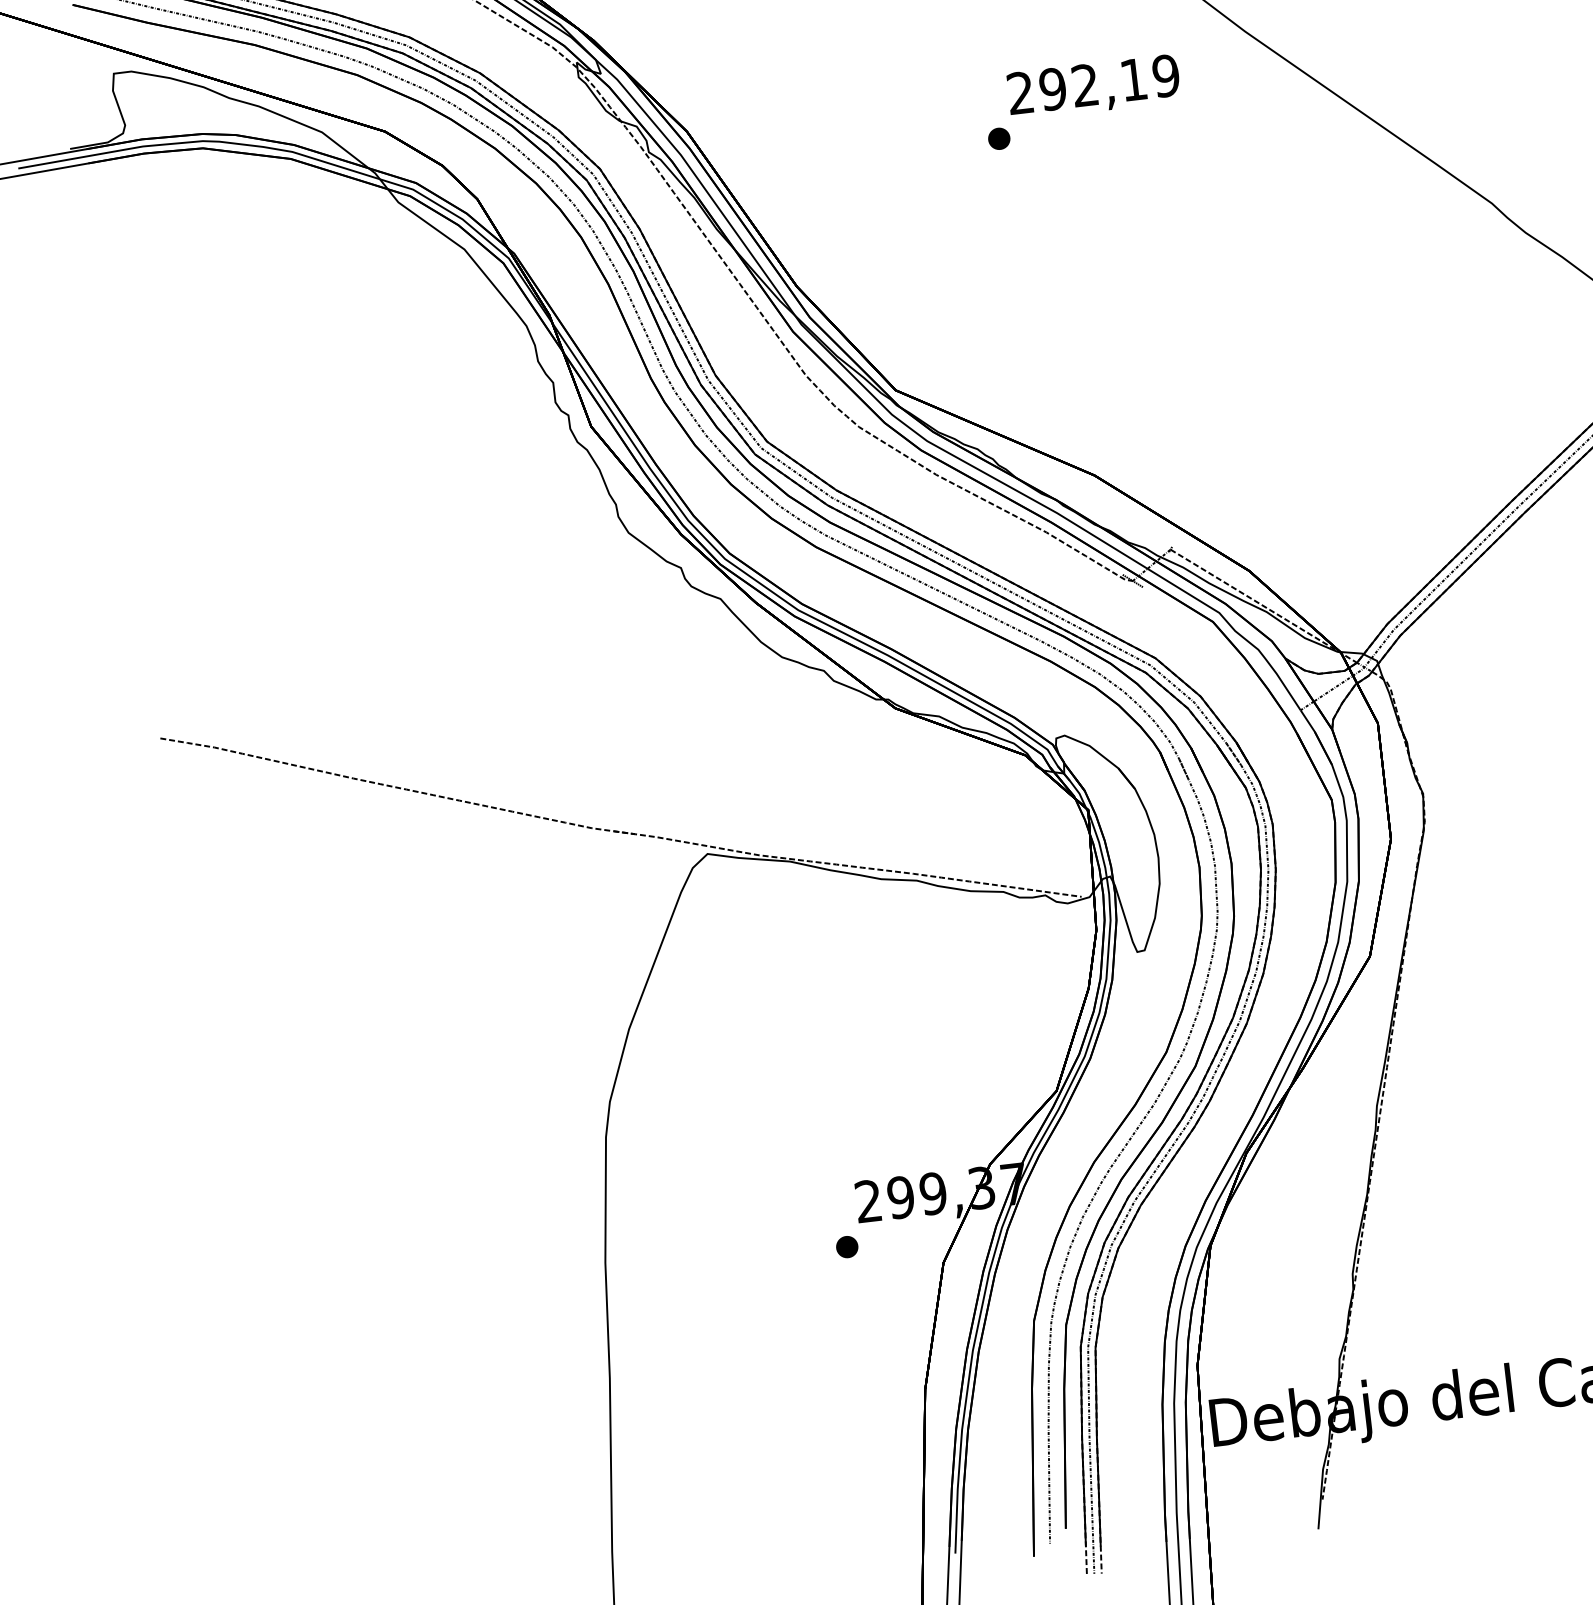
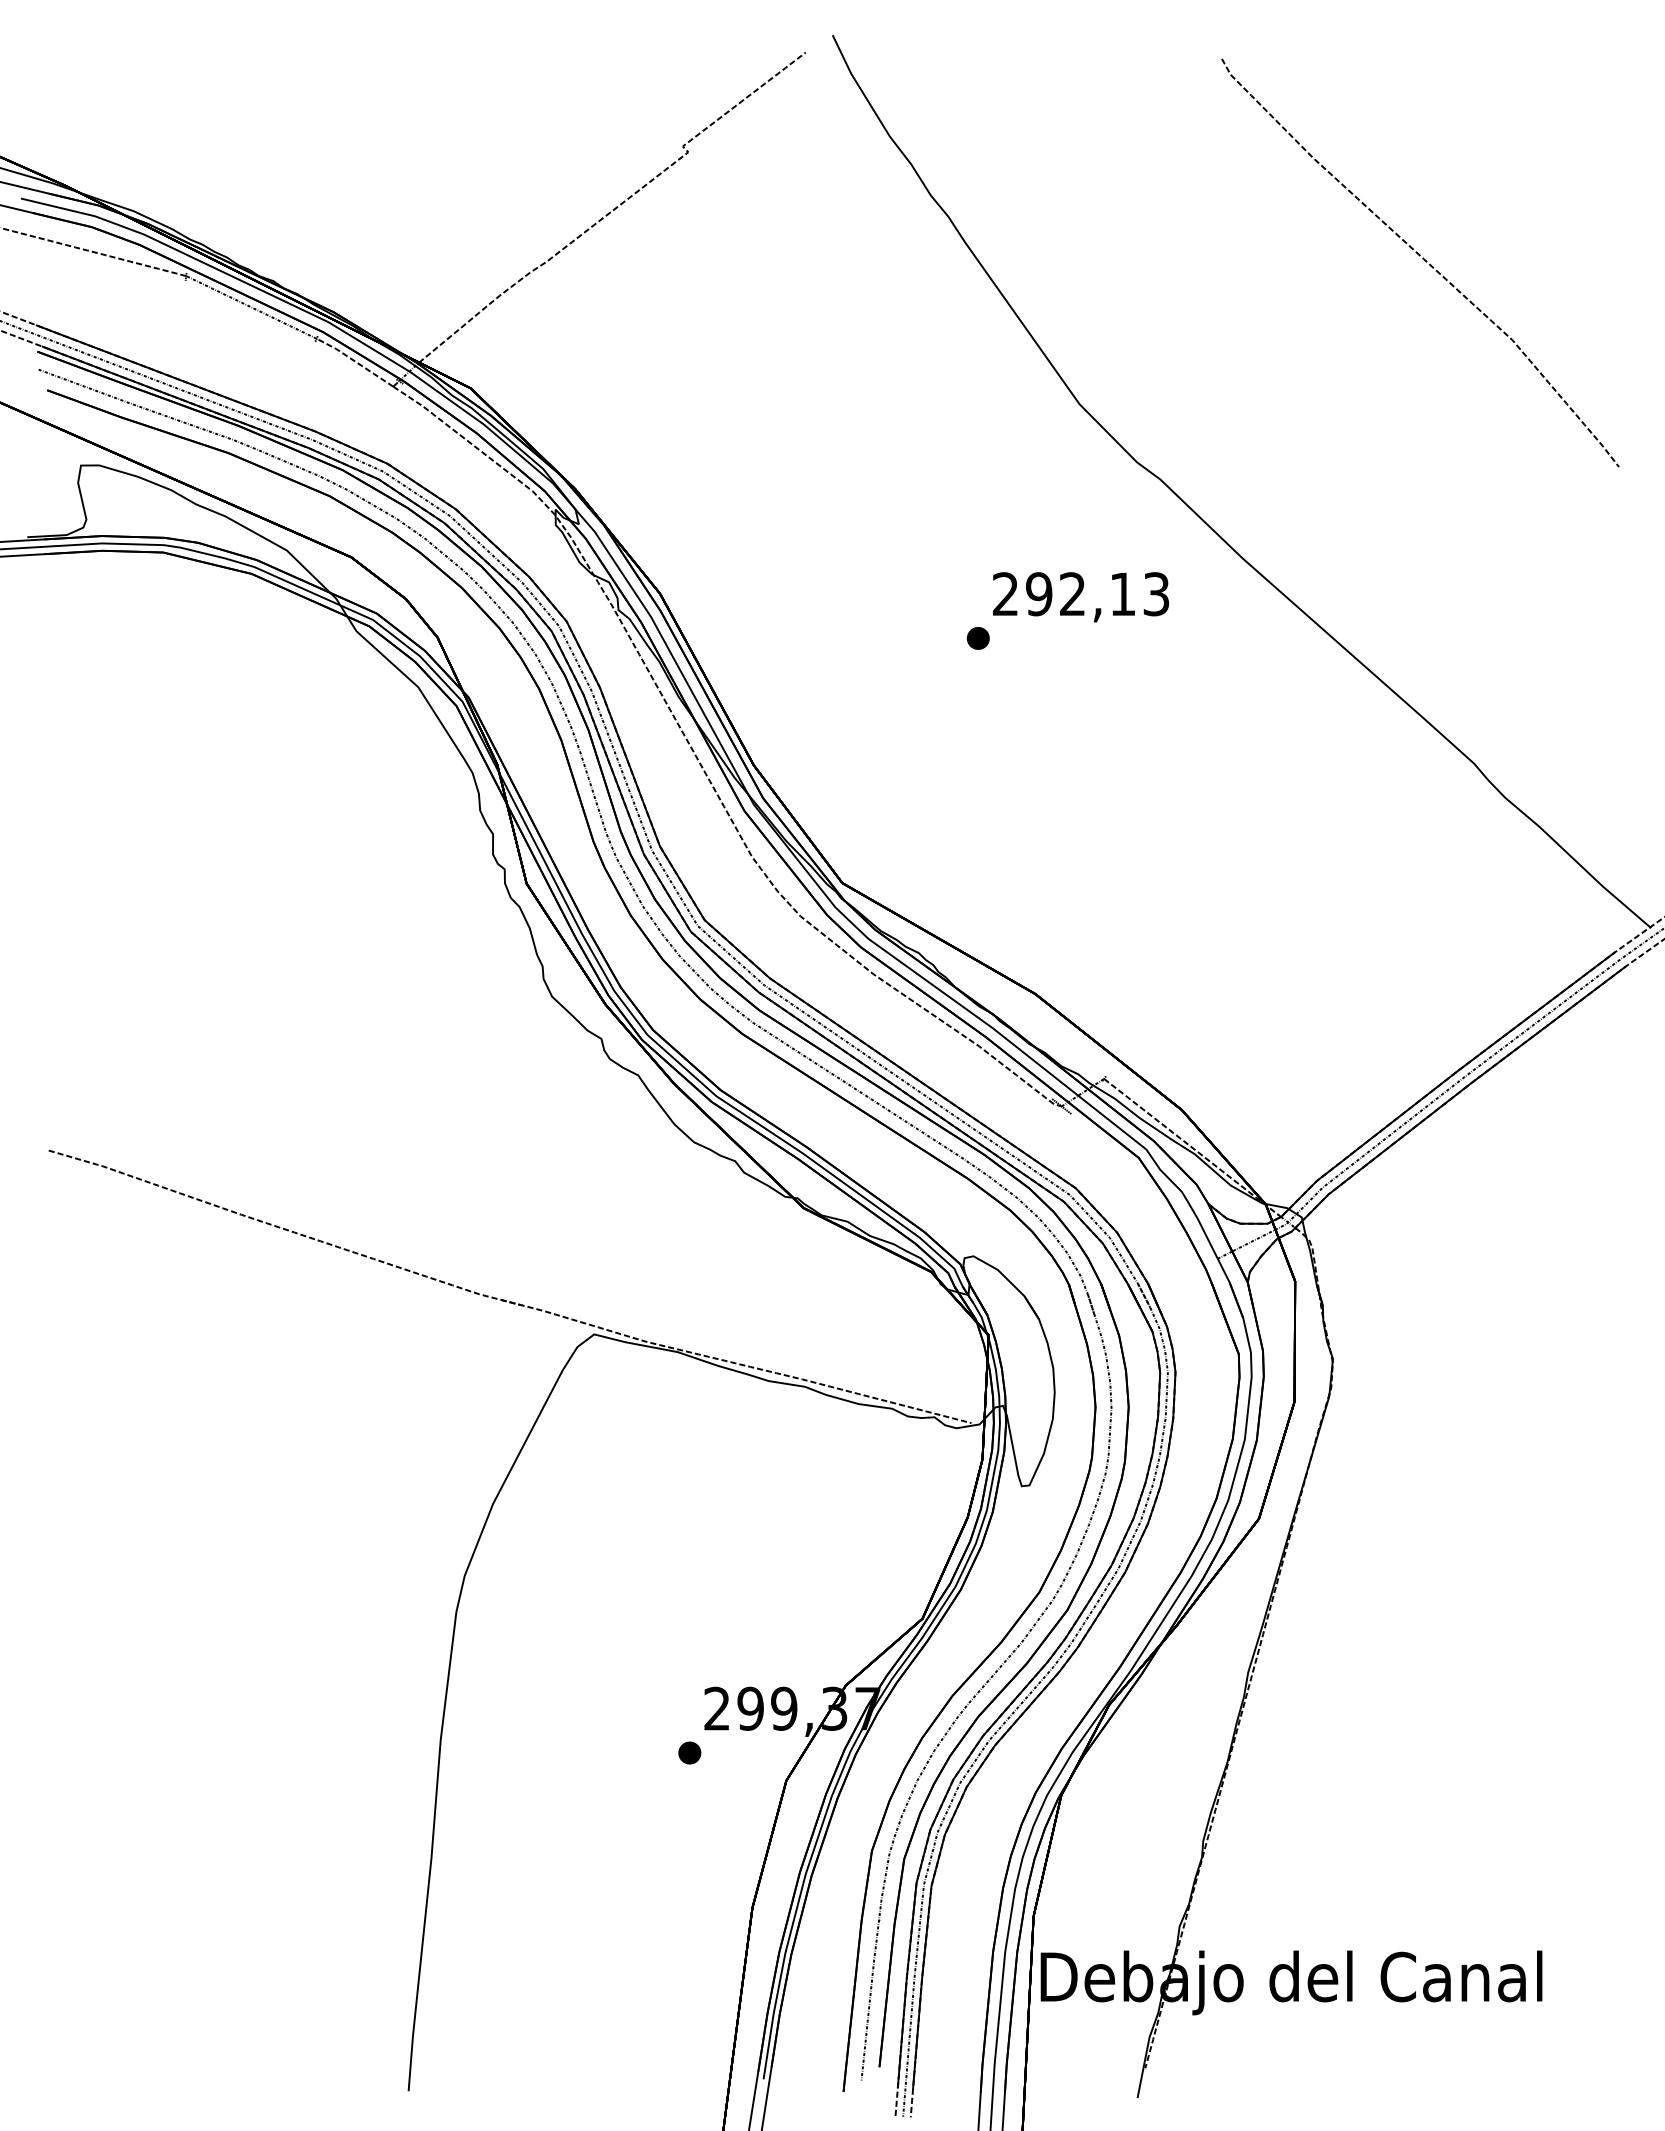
text: (1166, 76) -> (1156, 594), 292,19 -> 292,13

